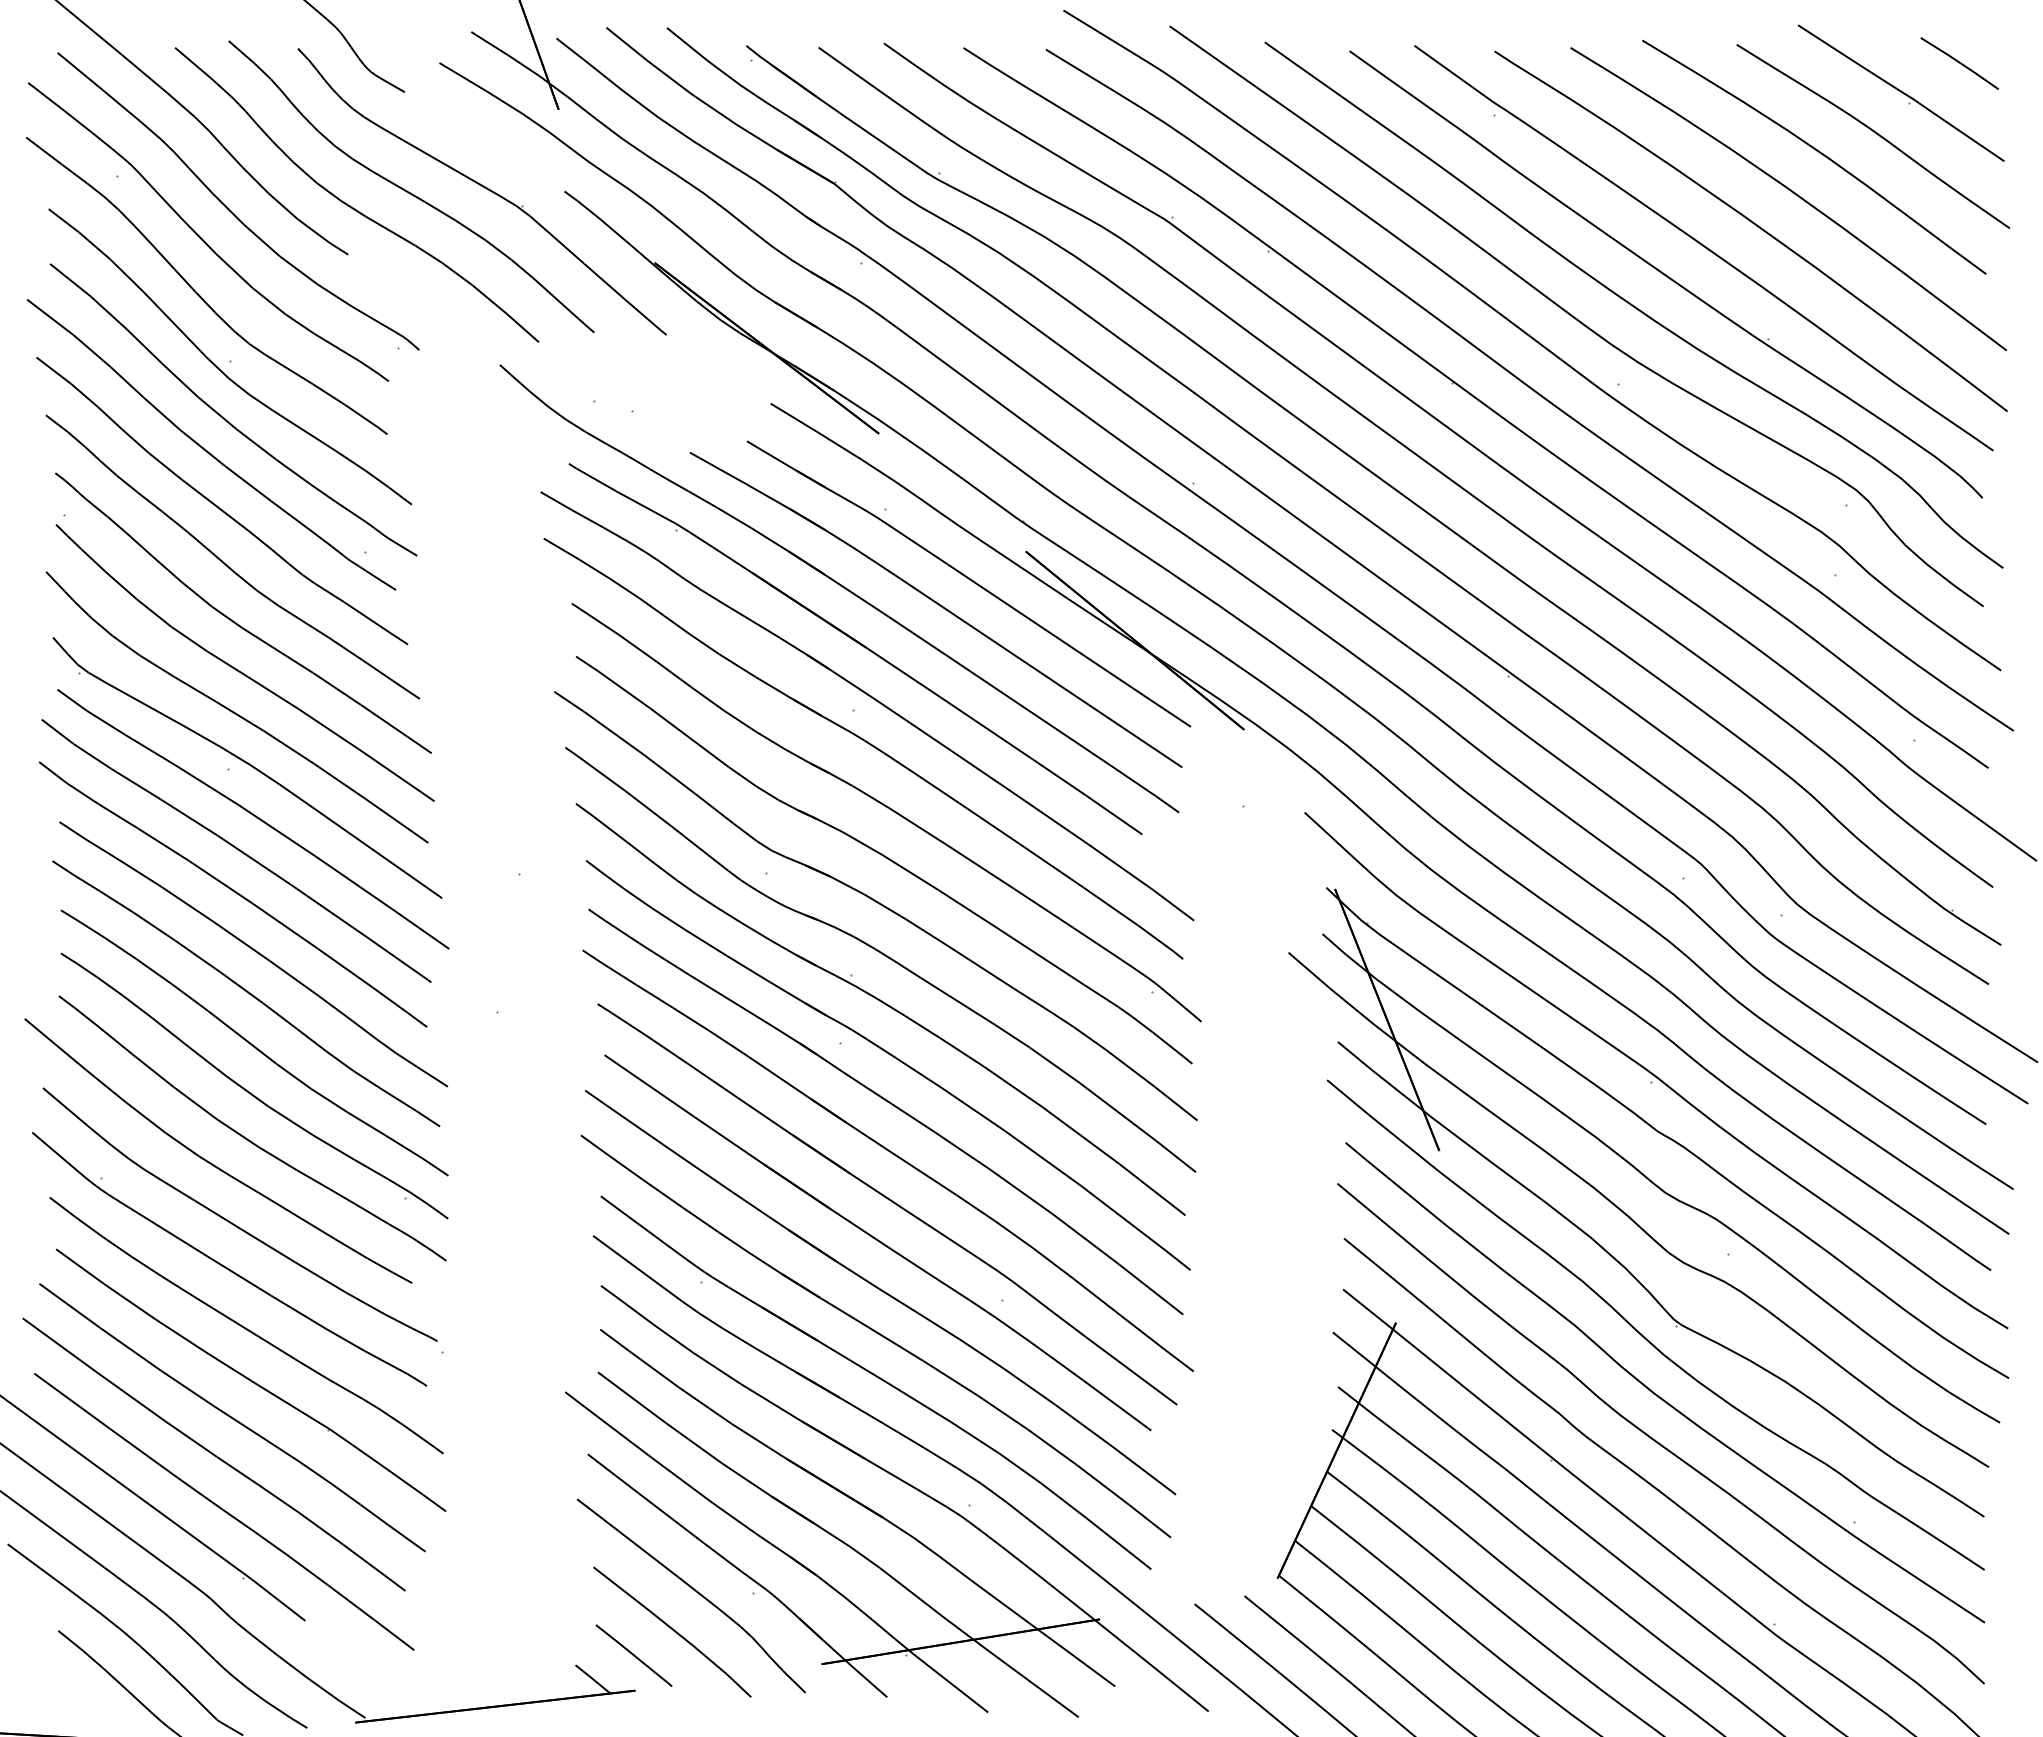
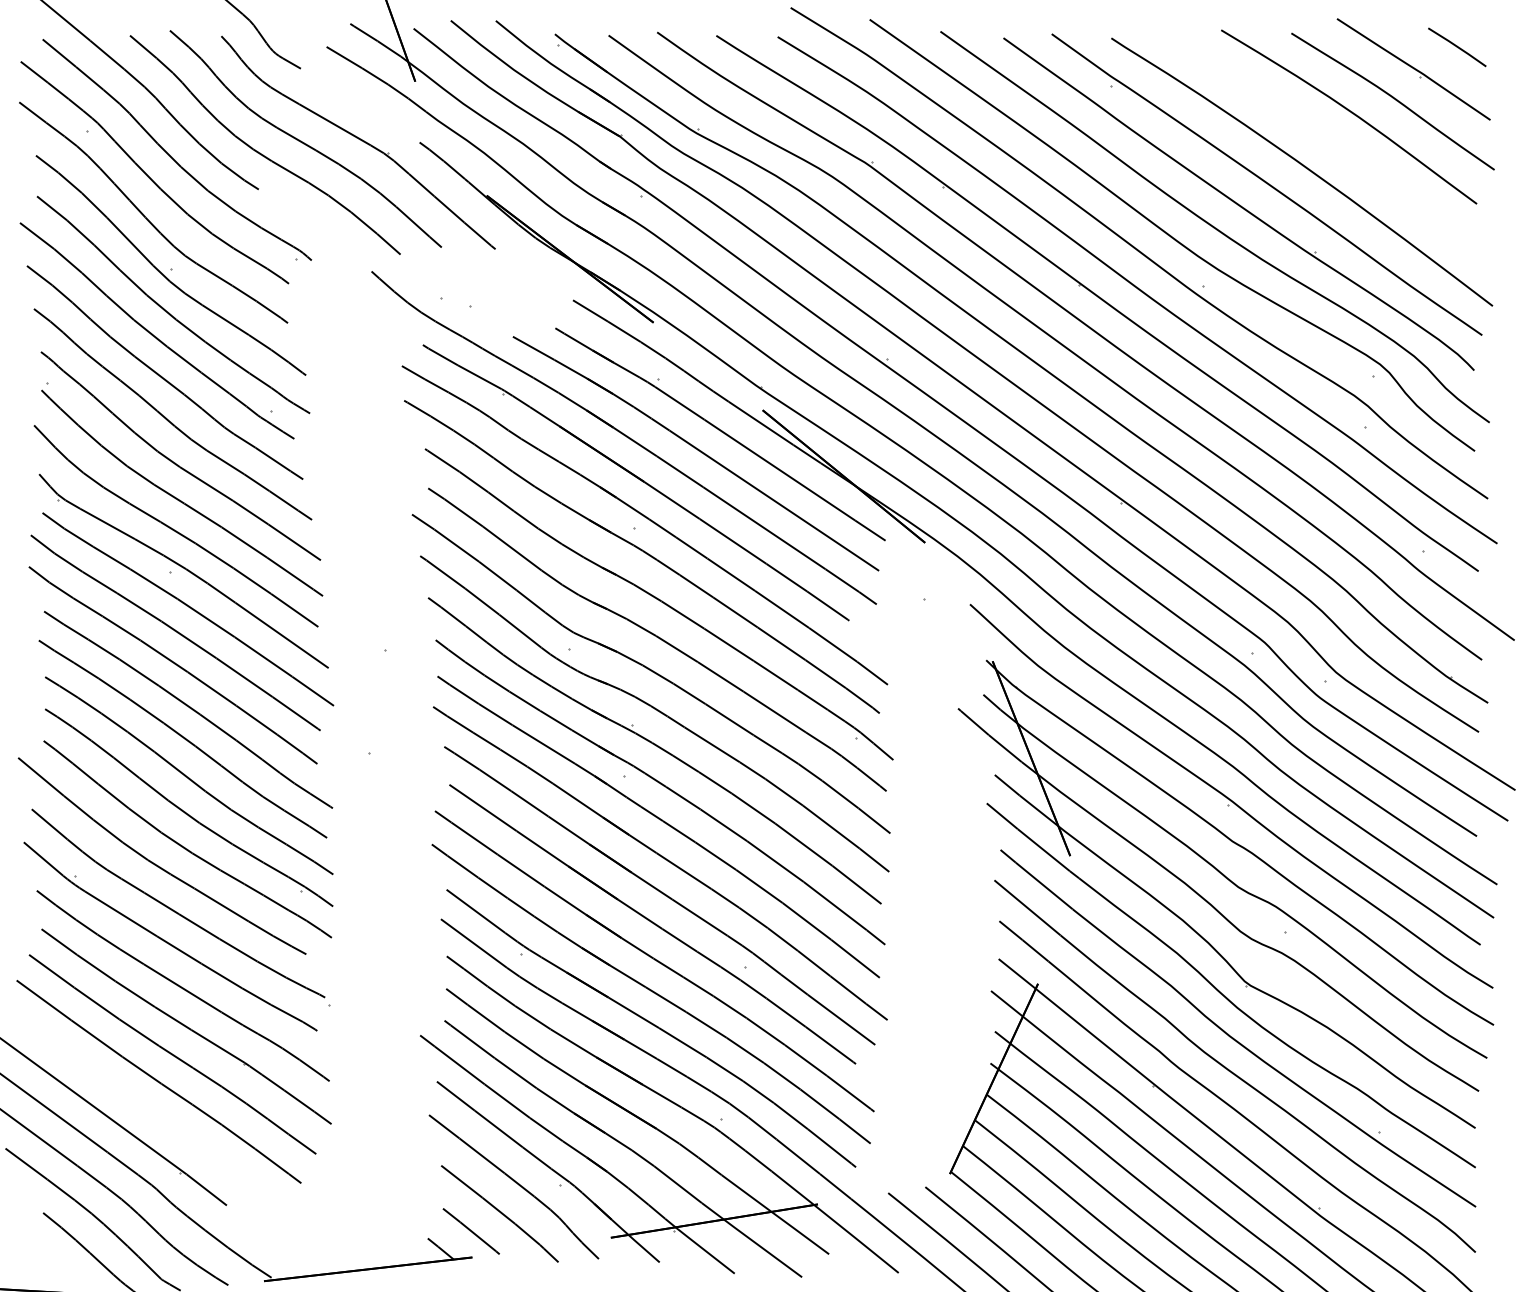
curve: (1791, 192) -> (1332, 143), removed
curve: (224, 1511) -> (166, 1124), removed

